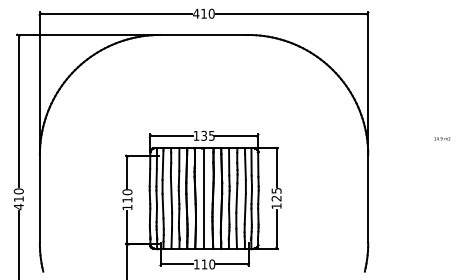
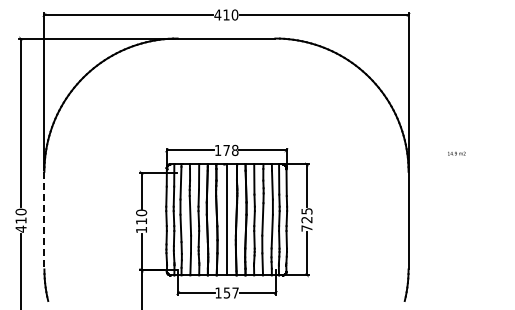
text: (207, 135) -> (230, 150), 135 -> 178
text: (442, 138) -> (456, 153), moved
line: (39, 199) -> (44, 220), solid -> dashed
text: (276, 206) -> (306, 228), 125 -> 725
text: (207, 263) -> (230, 292), 110 -> 157

